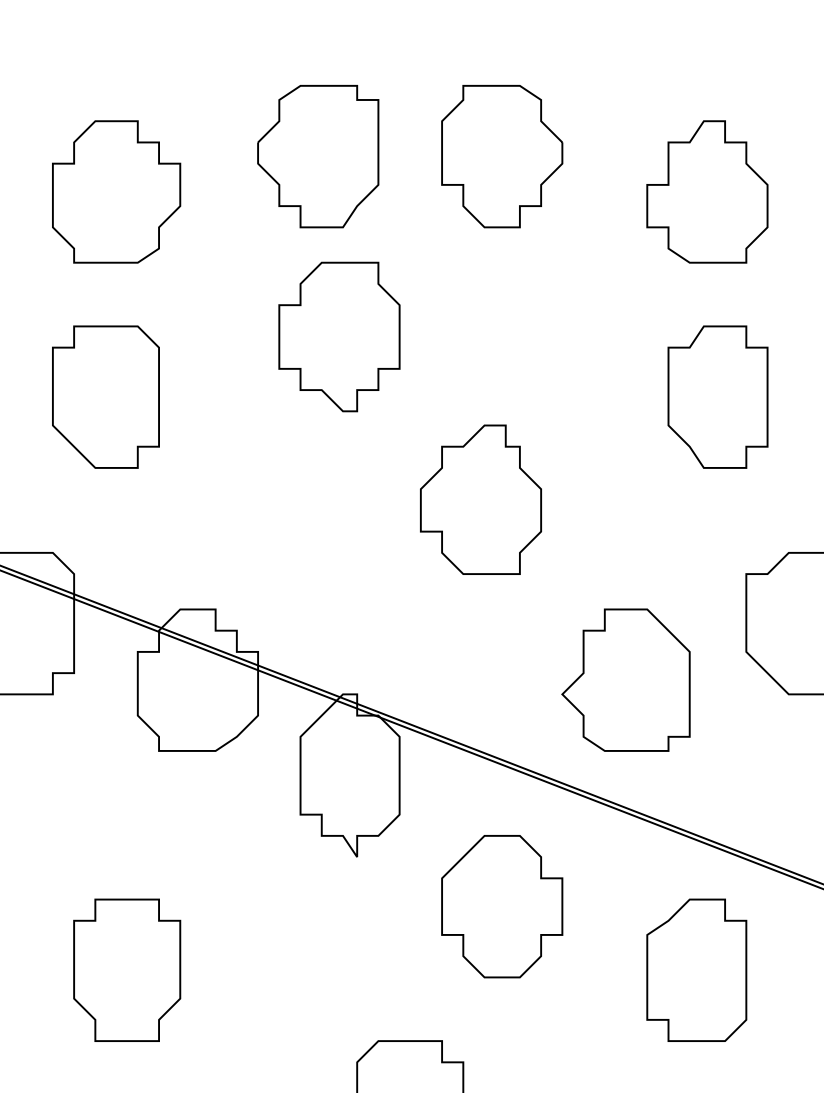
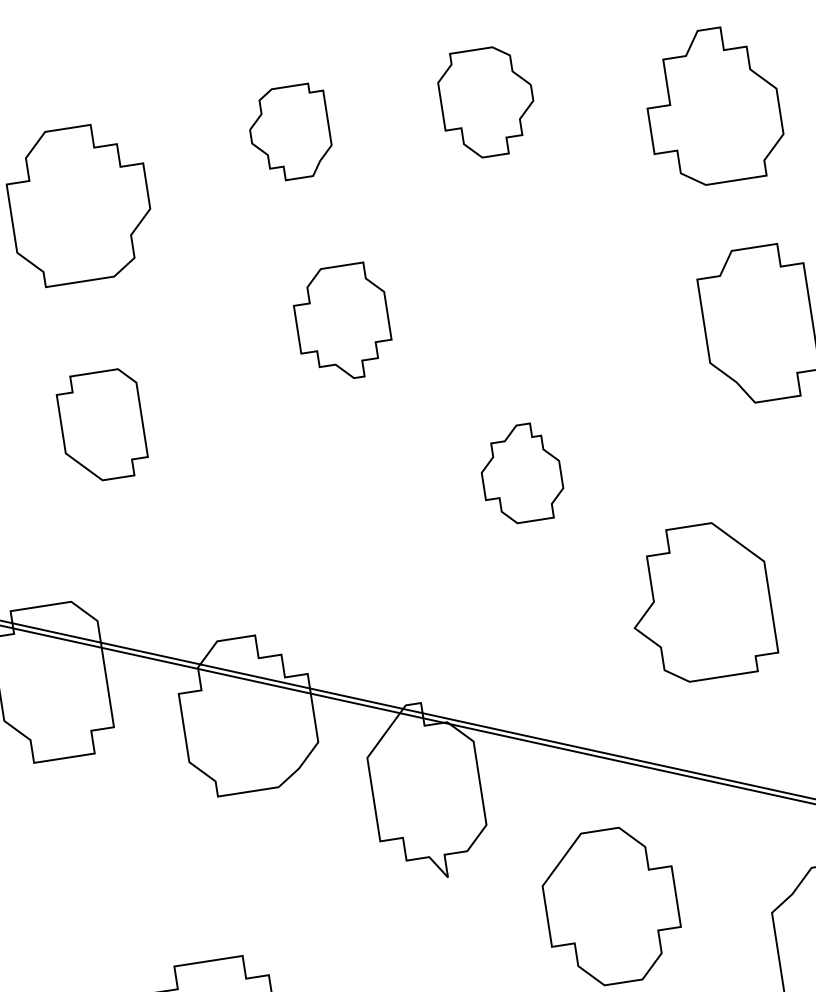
part: (318, 156) -> (290, 132), size x0.6
part: (502, 156) -> (487, 102), size x0.7
part: (339, 336) -> (342, 322), size x0.7
part: (105, 396) -> (101, 425), size x0.7
part: (480, 499) -> (520, 473), size x0.6
part: (625, 679) -> (699, 601), moved

